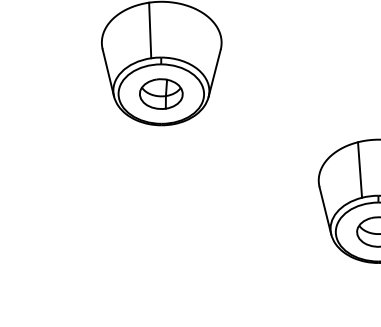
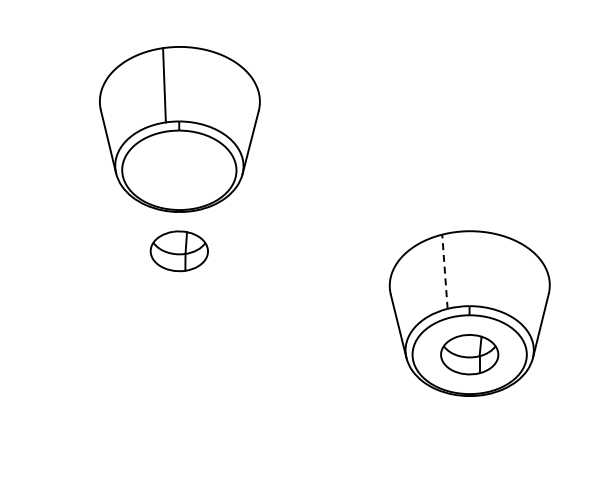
part: (160, 94) -> (178, 251), moved
line: (359, 169) -> (444, 271), solid -> dashed

